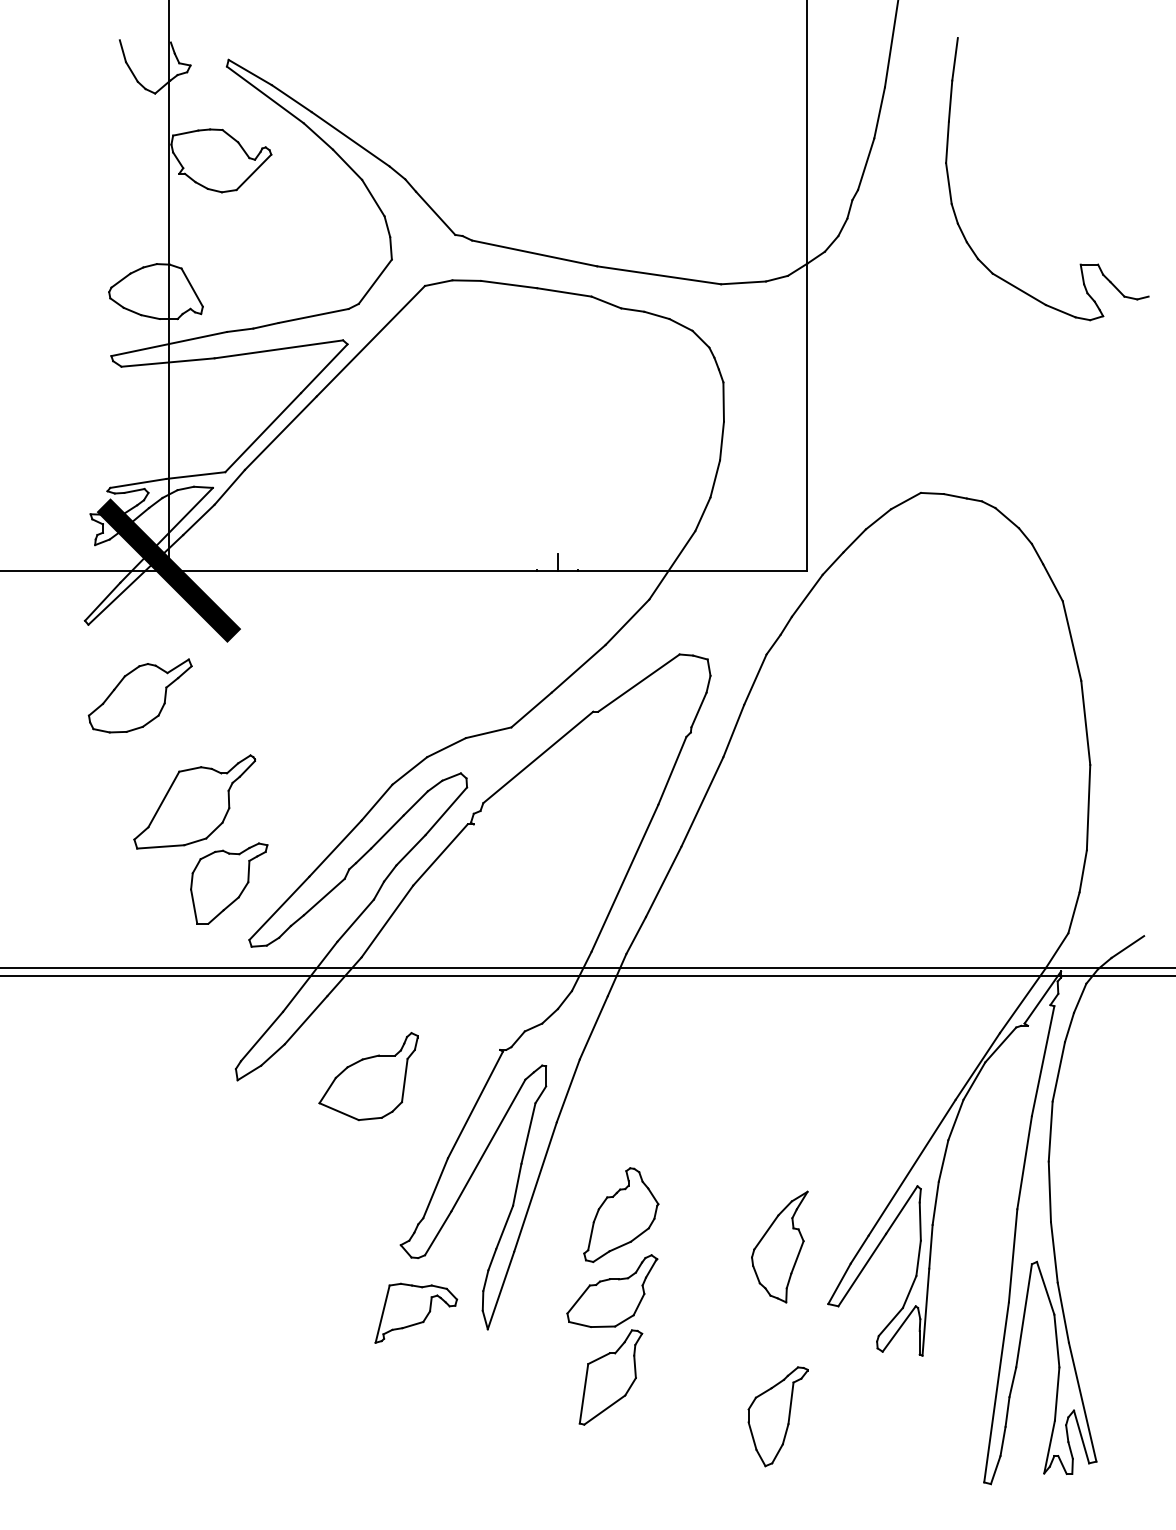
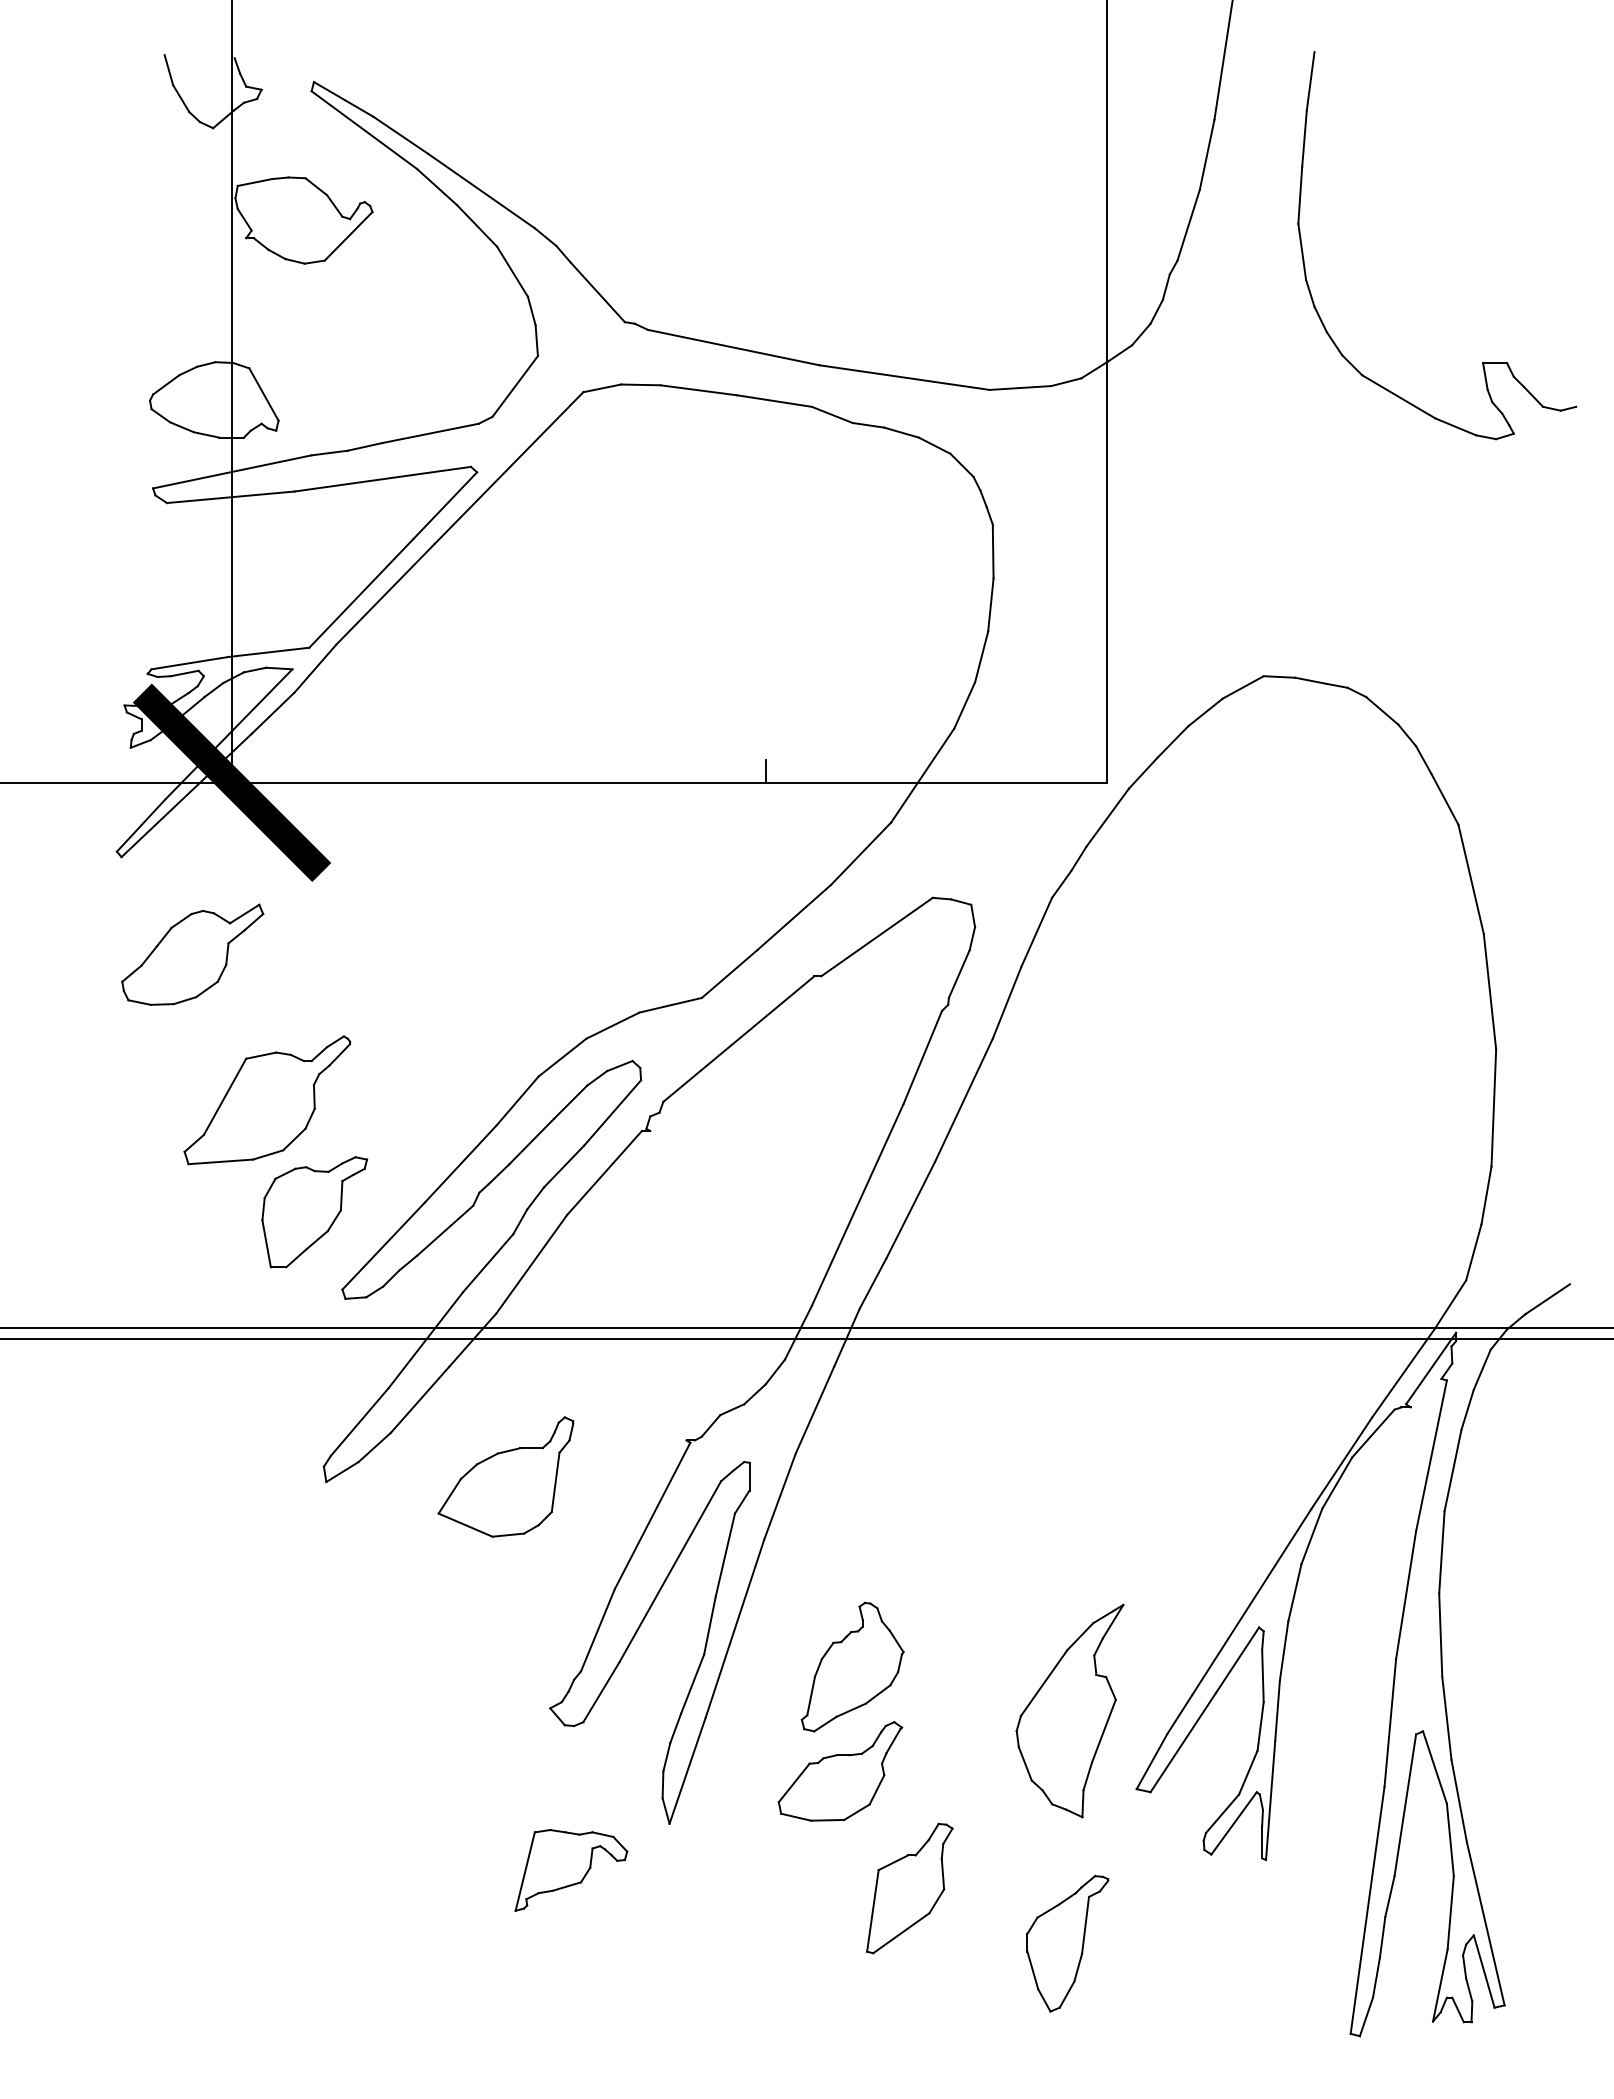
part: (779, 1246) -> (1069, 1710), size x1.4
part: (416, 1312) -> (571, 1869), moved
part: (610, 1377) -> (909, 1888), moved

